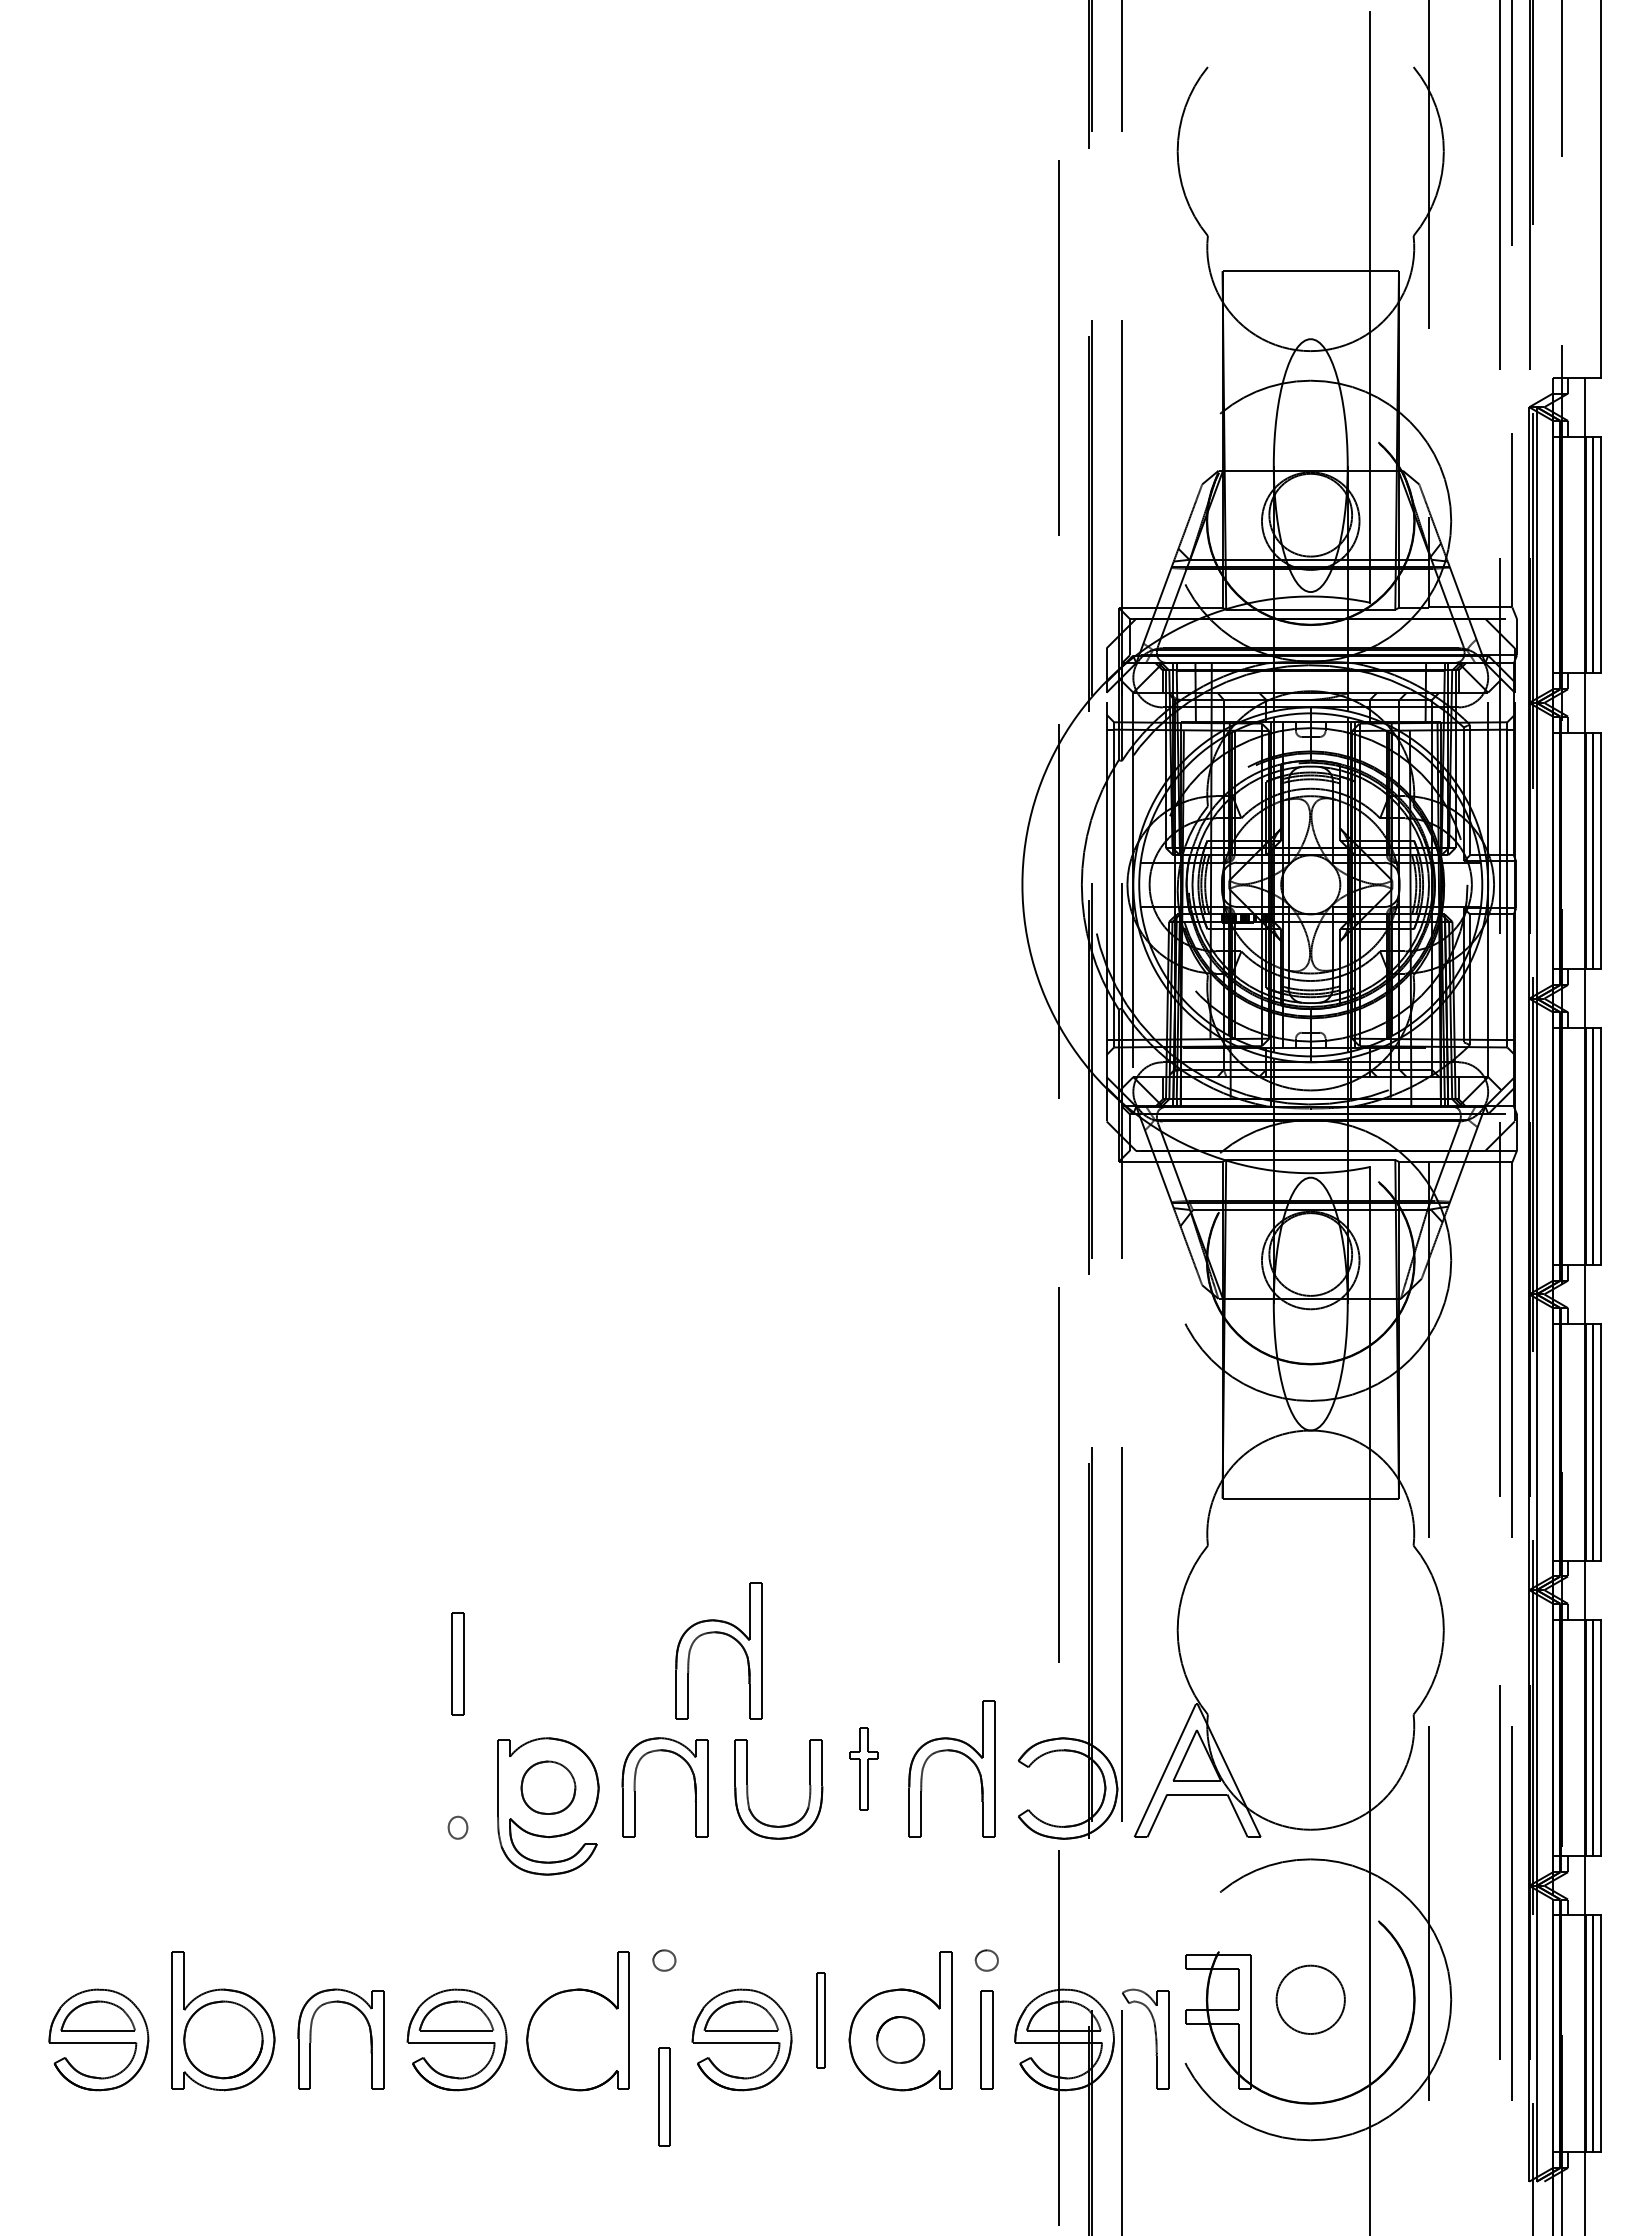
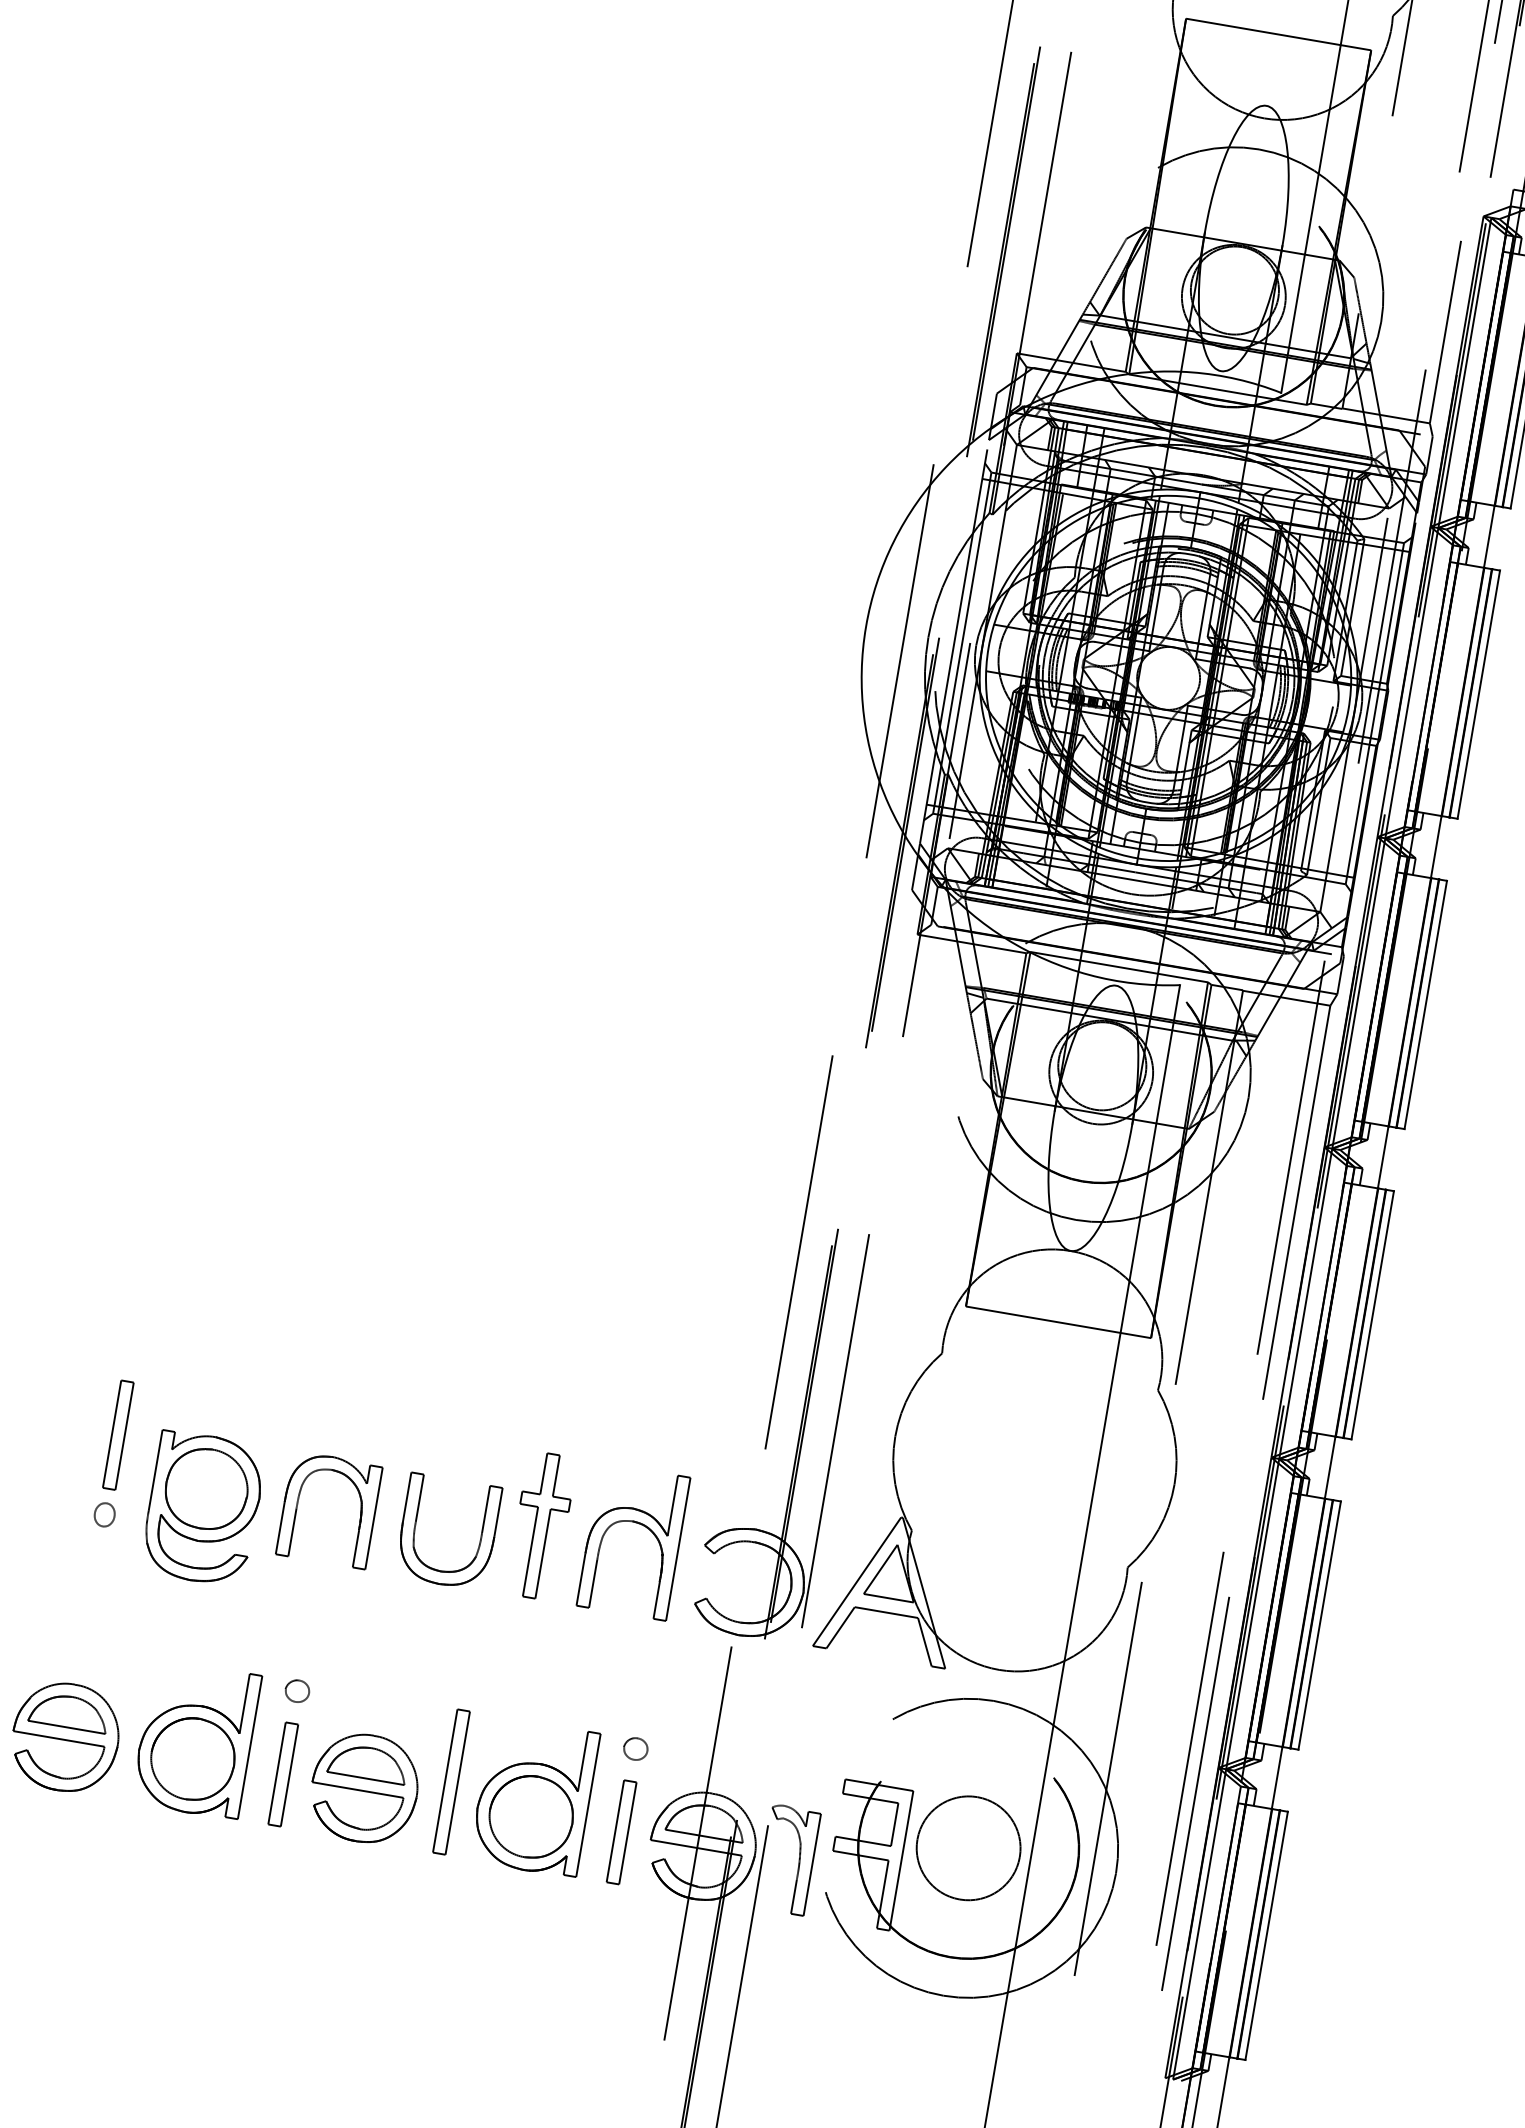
part: (722, 1634) -> (416, 1359), removed
part: (457, 1663) -> (117, 1434), moved
part: (863, 1768) -> (540, 1525), size x1.67
part: (548, 1787) -> (206, 1488), size x1.43
circle: (1310, 1999) -> (968, 1847), size x1.43
part: (820, 2020) -> (450, 1782), size x1.43
part: (578, 2039) -> (193, 1758), added
part: (900, 2039) -> (531, 1816), size x1.67
part: (664, 2096) -> (283, 1774), moved

